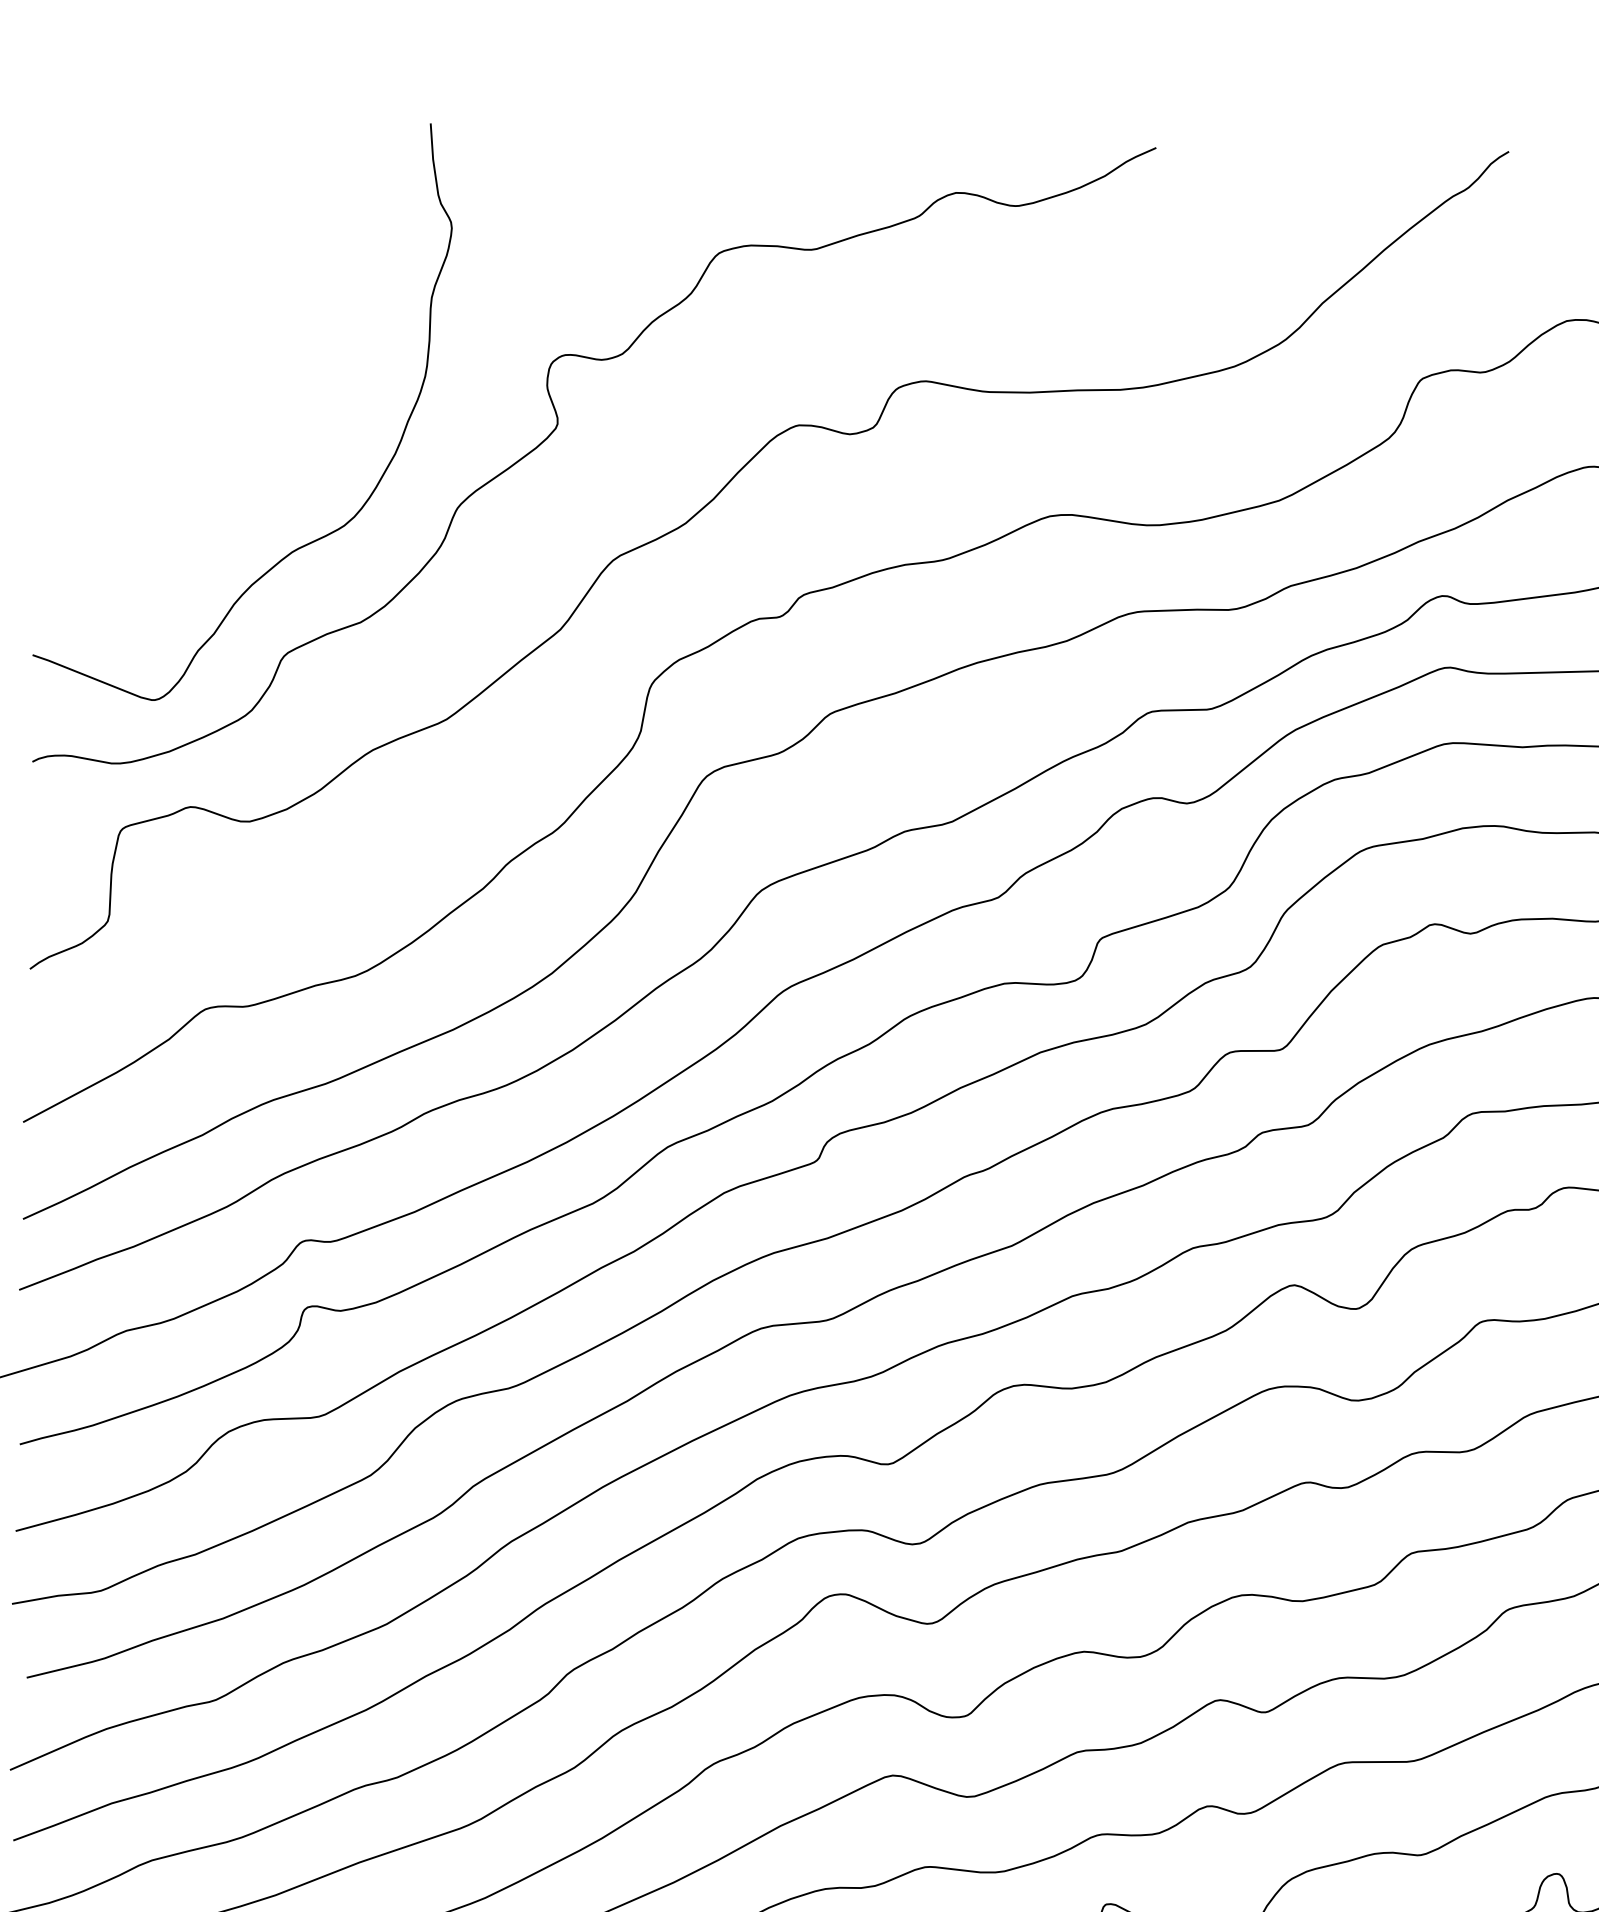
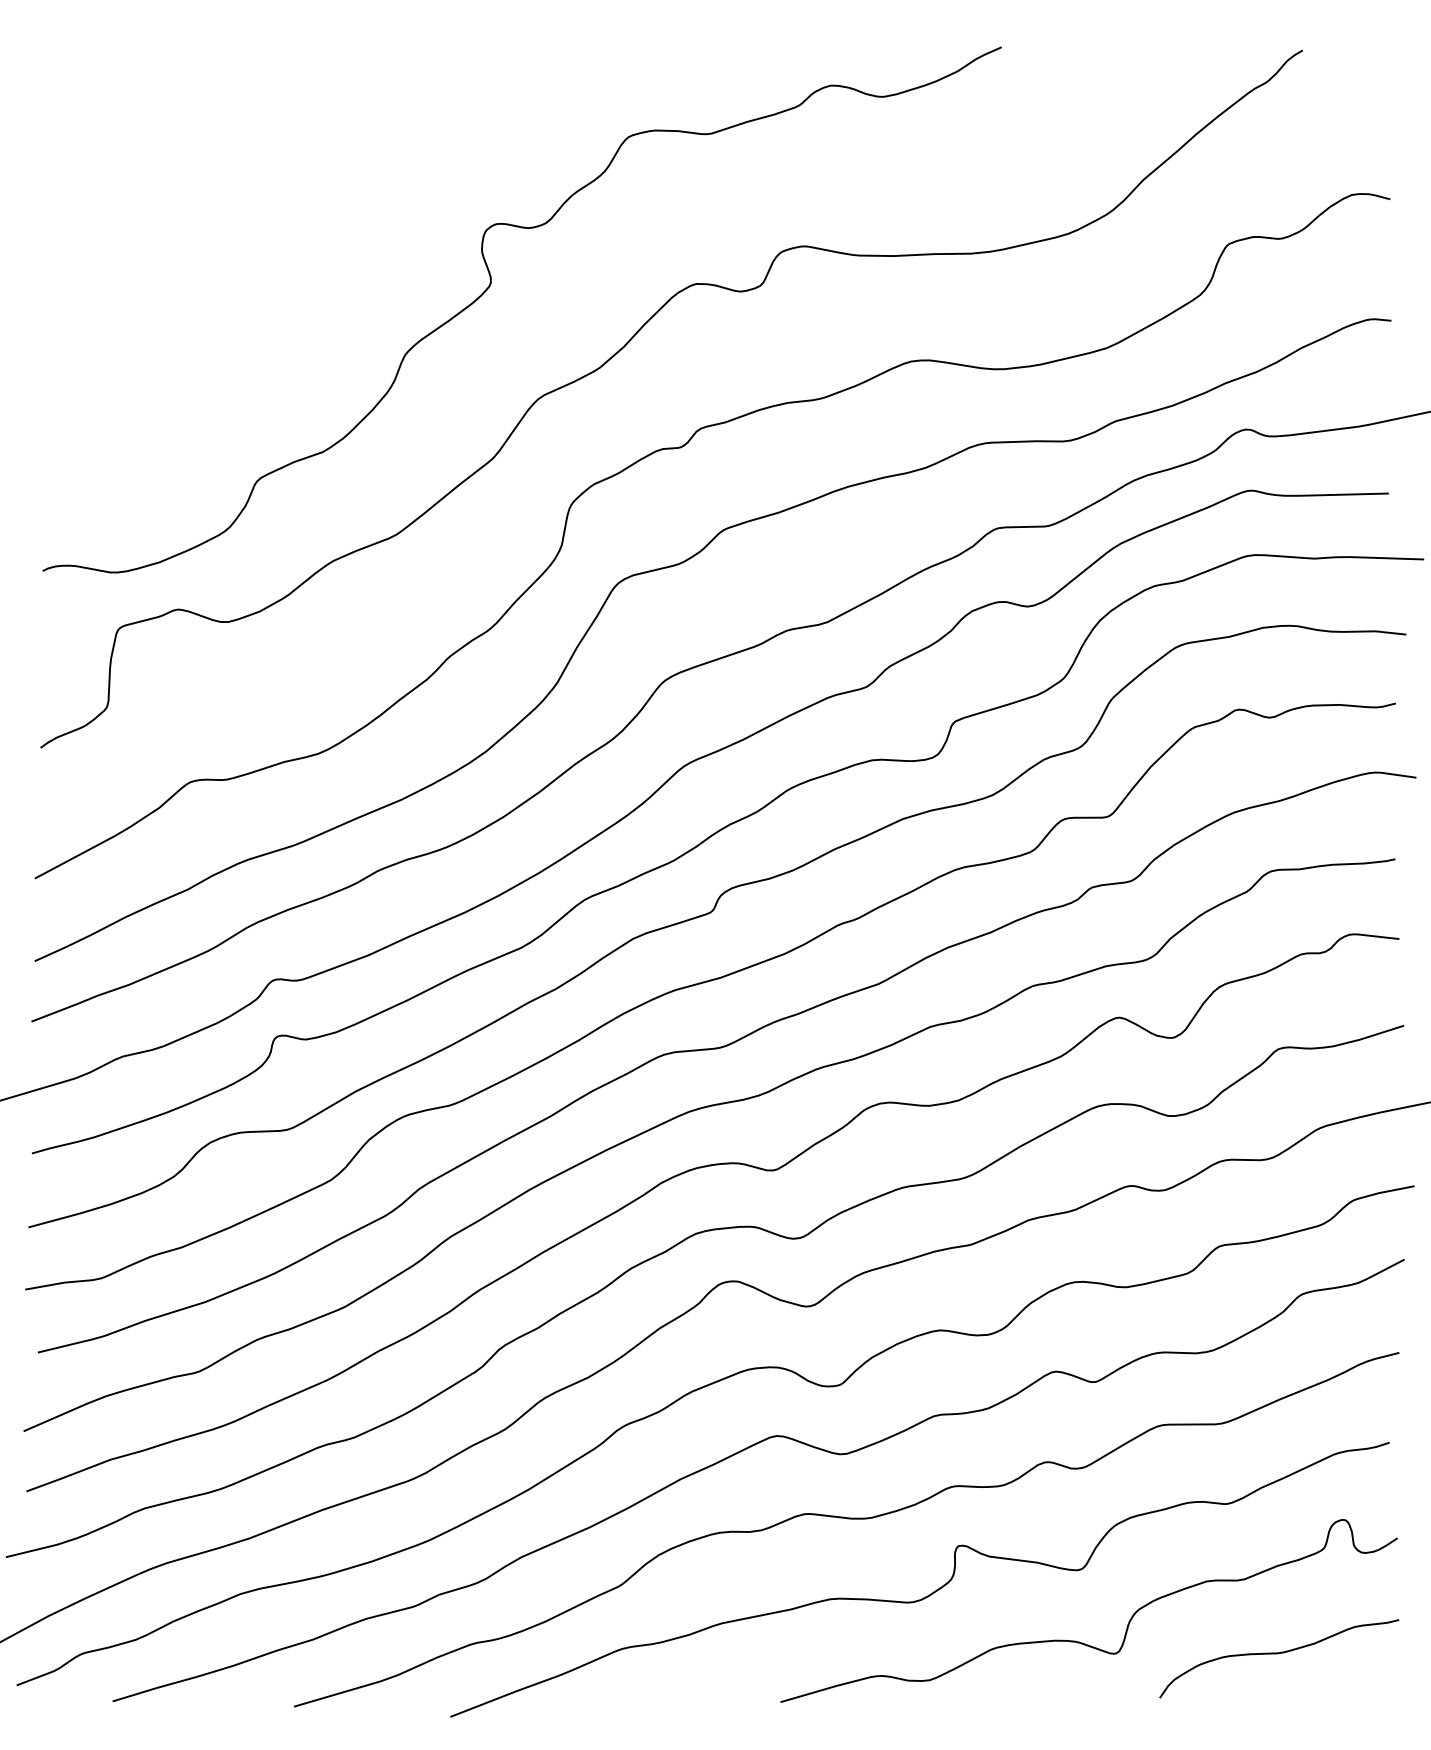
curve: (301, 545) -> (272, 386), removed

